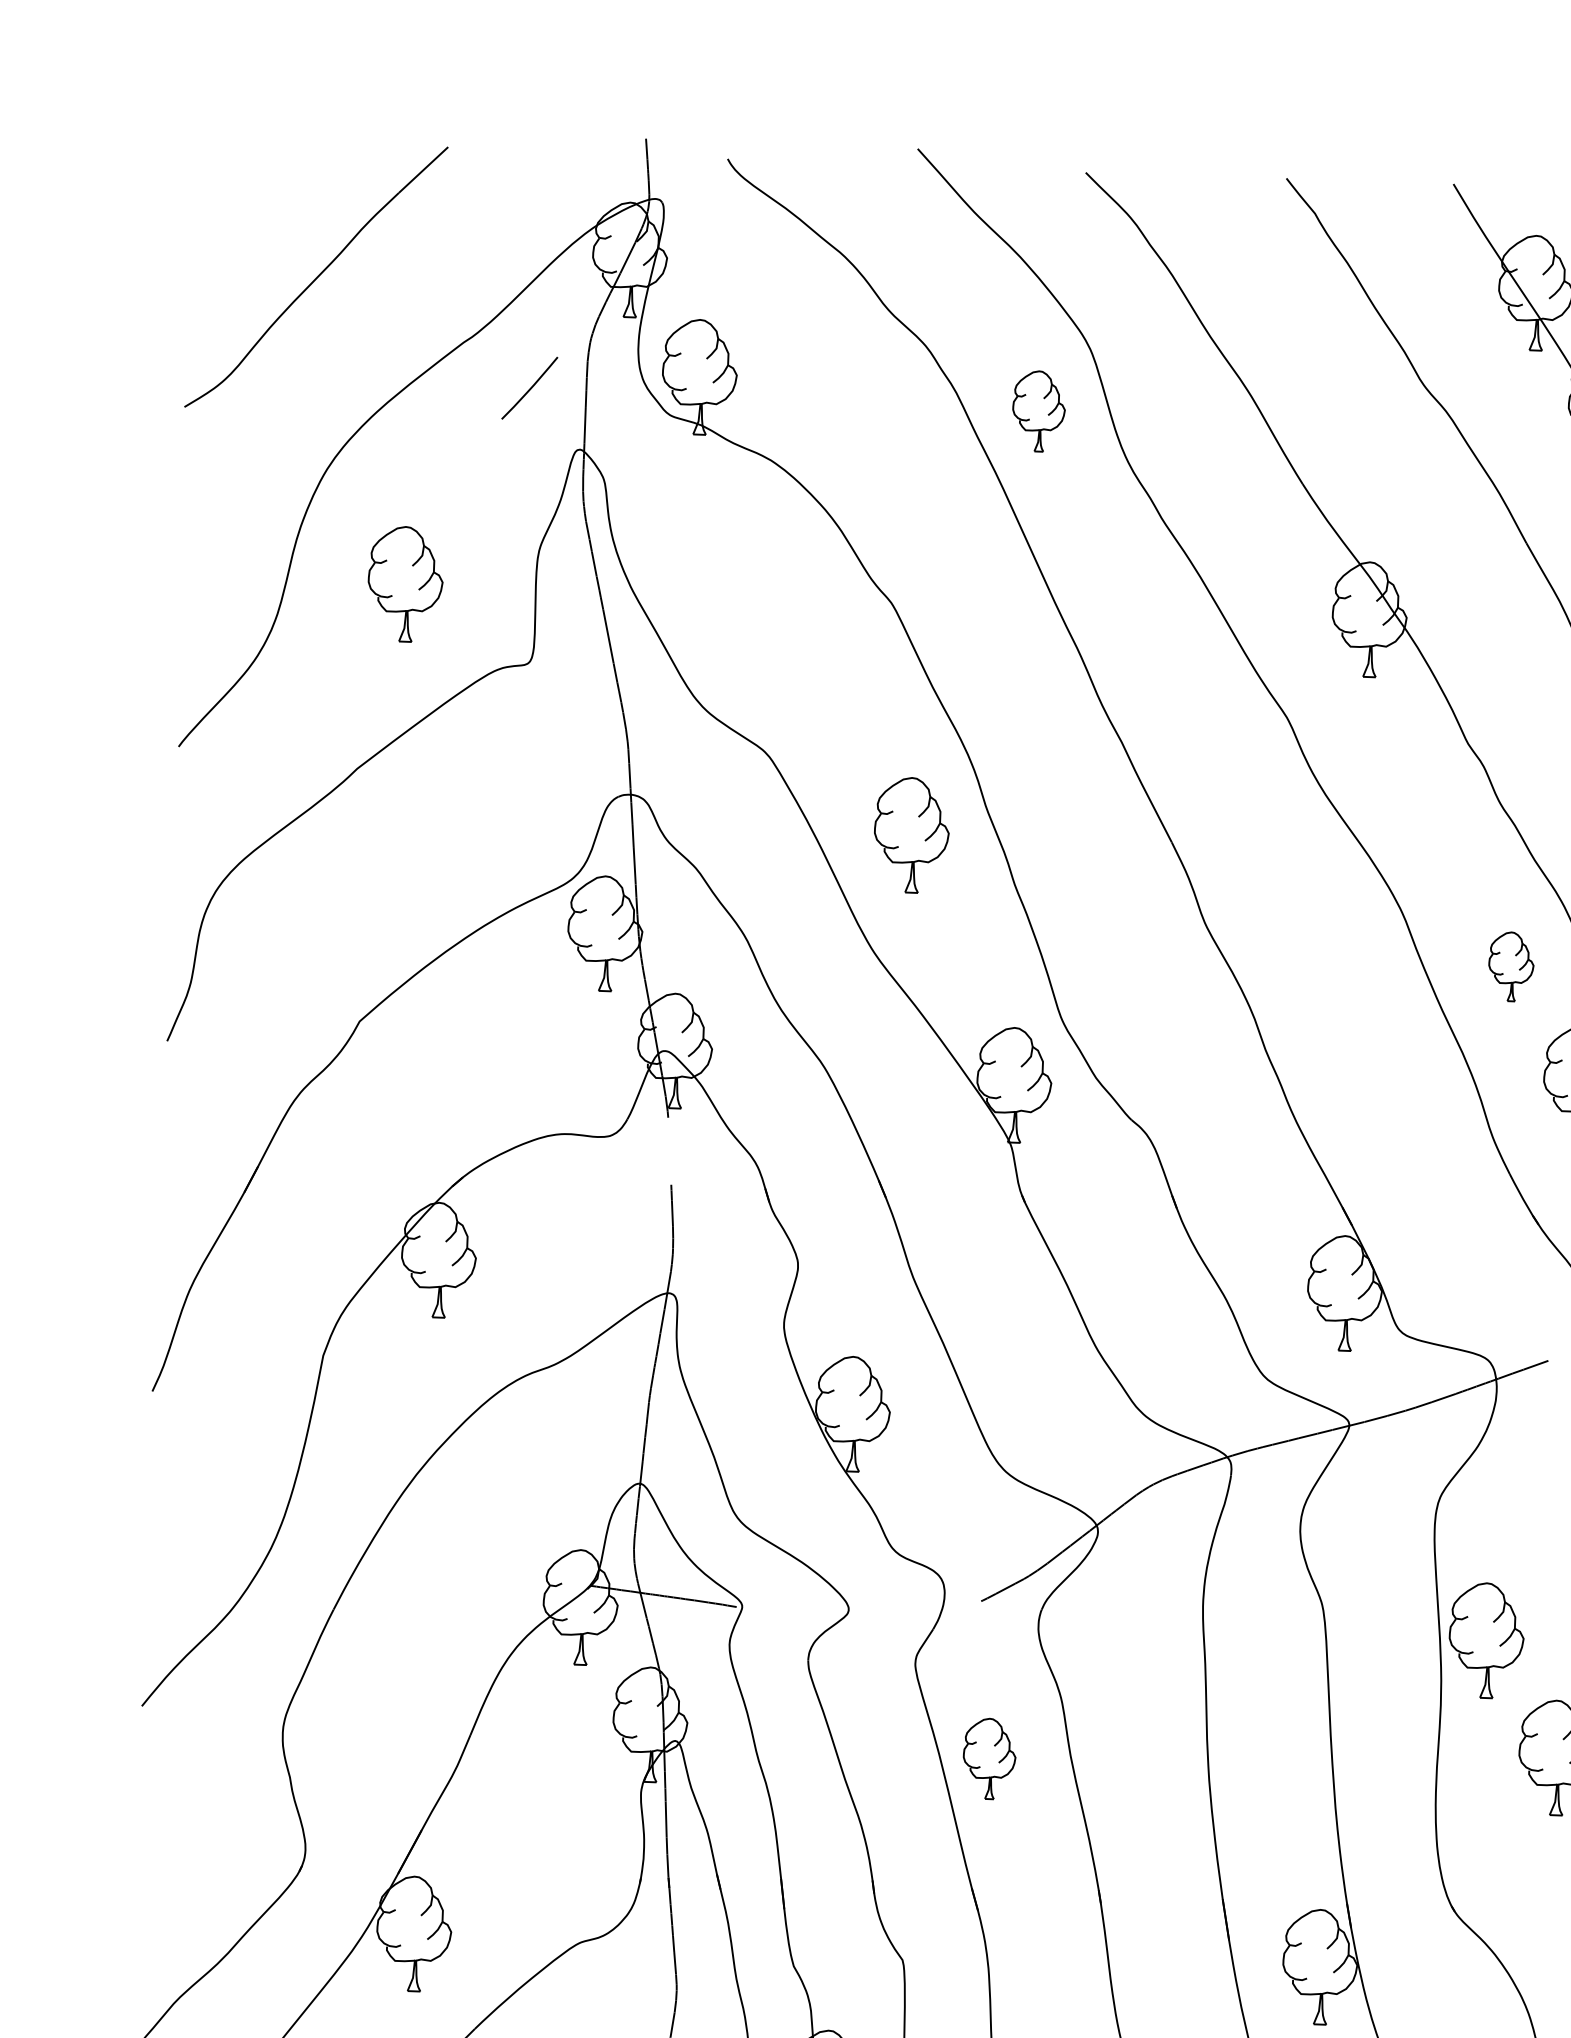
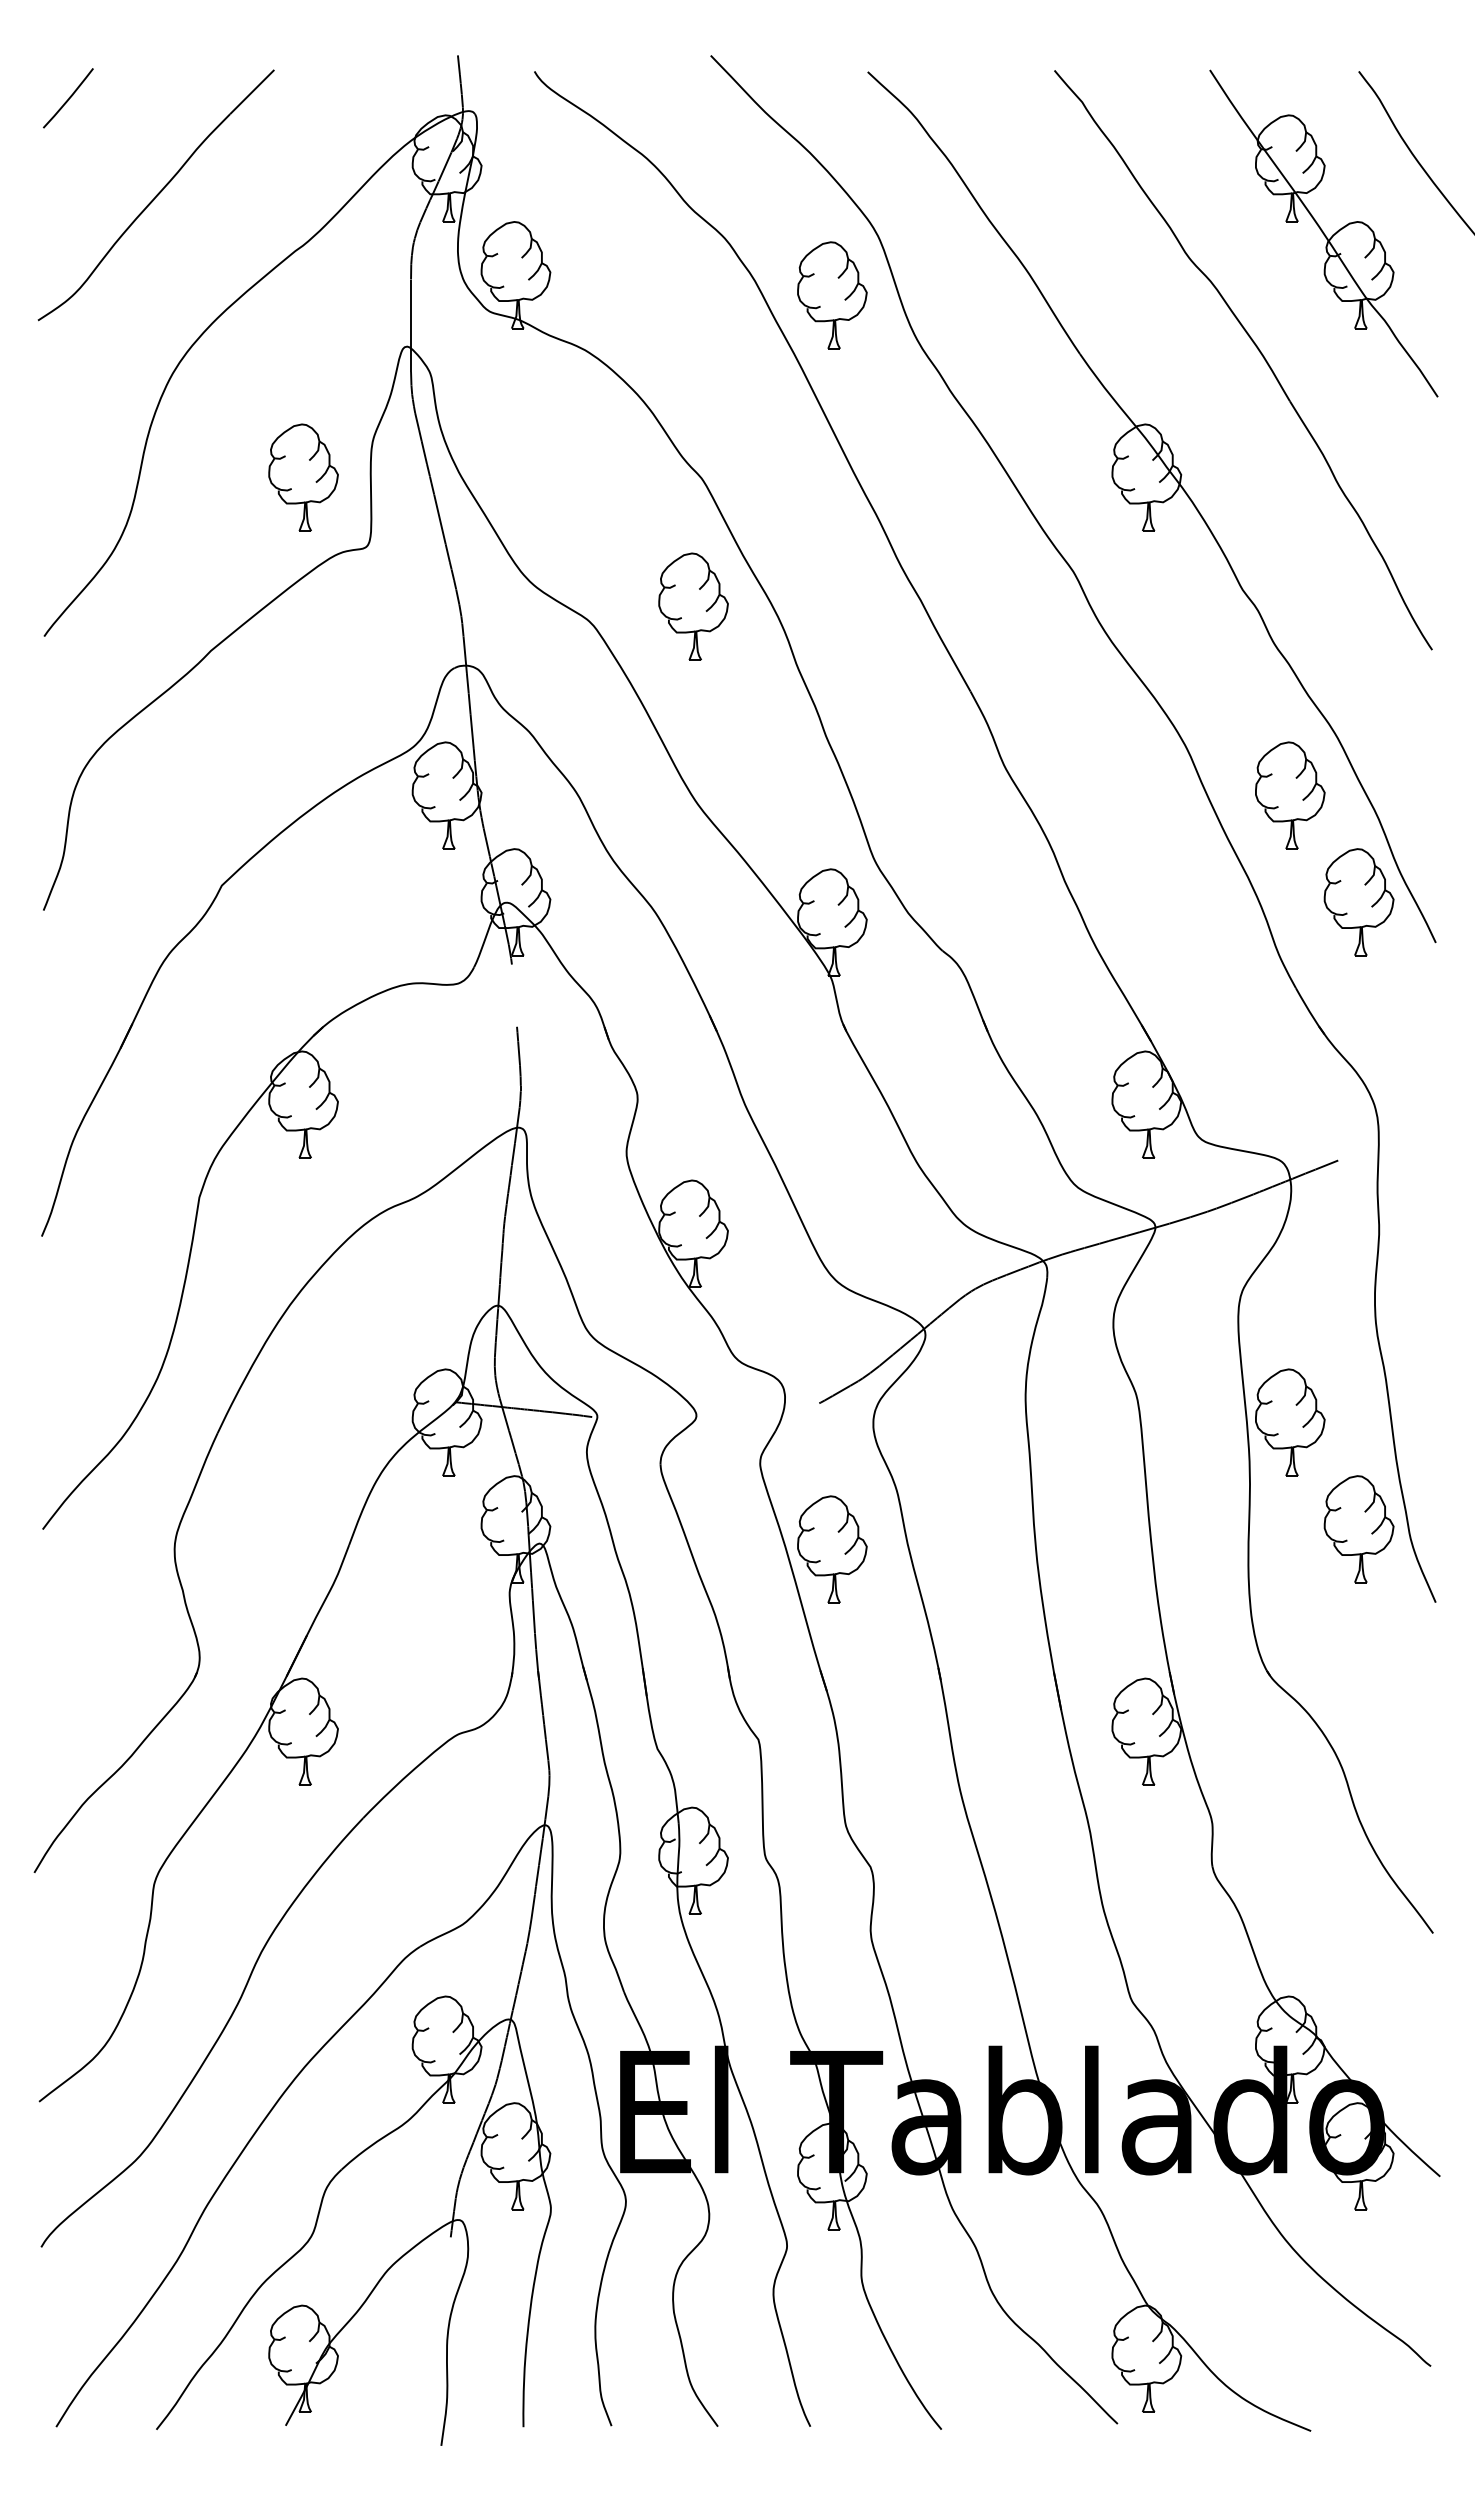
line: (529, 388) -> (68, 98), moved
part: (1039, 411) -> (832, 295), size x1.43
part: (405, 584) -> (303, 477), moved
part: (911, 834) -> (693, 606), moved
part: (1511, 966) -> (1290, 795), size x1.67
part: (989, 1758) -> (832, 1549), size x1.43

